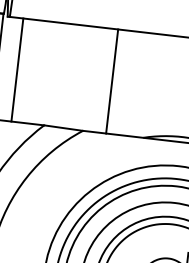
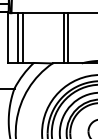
line: (26, 69) -> (22, 37), added
line: (121, 83) -> (68, 38), added

